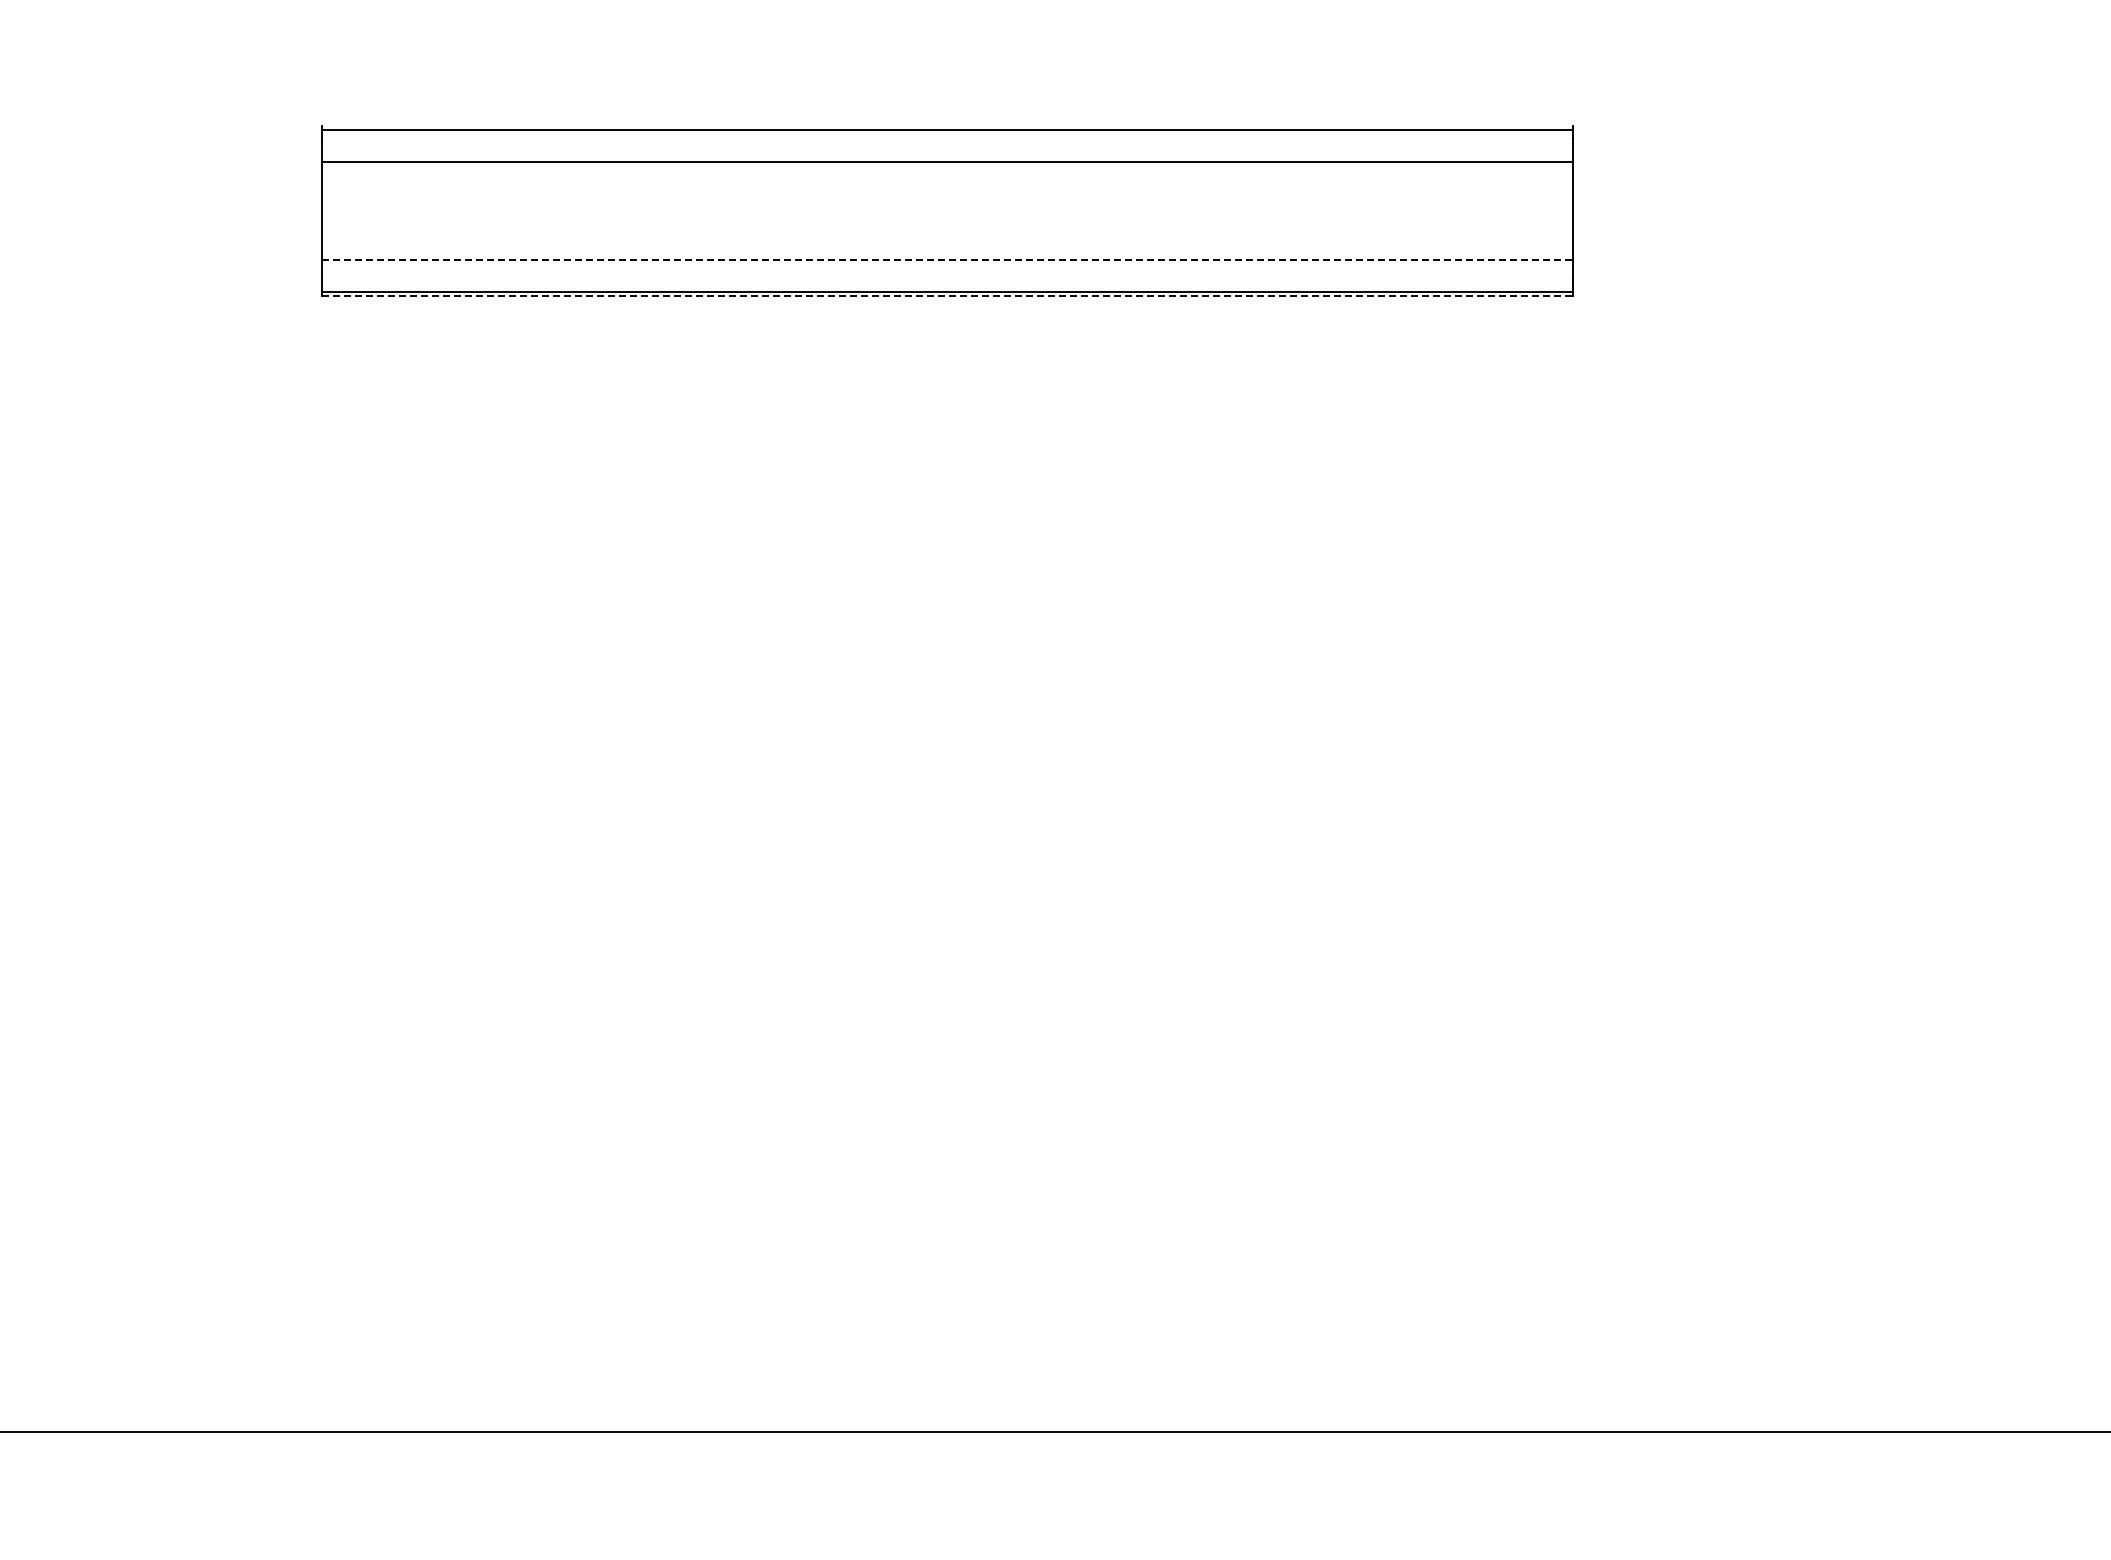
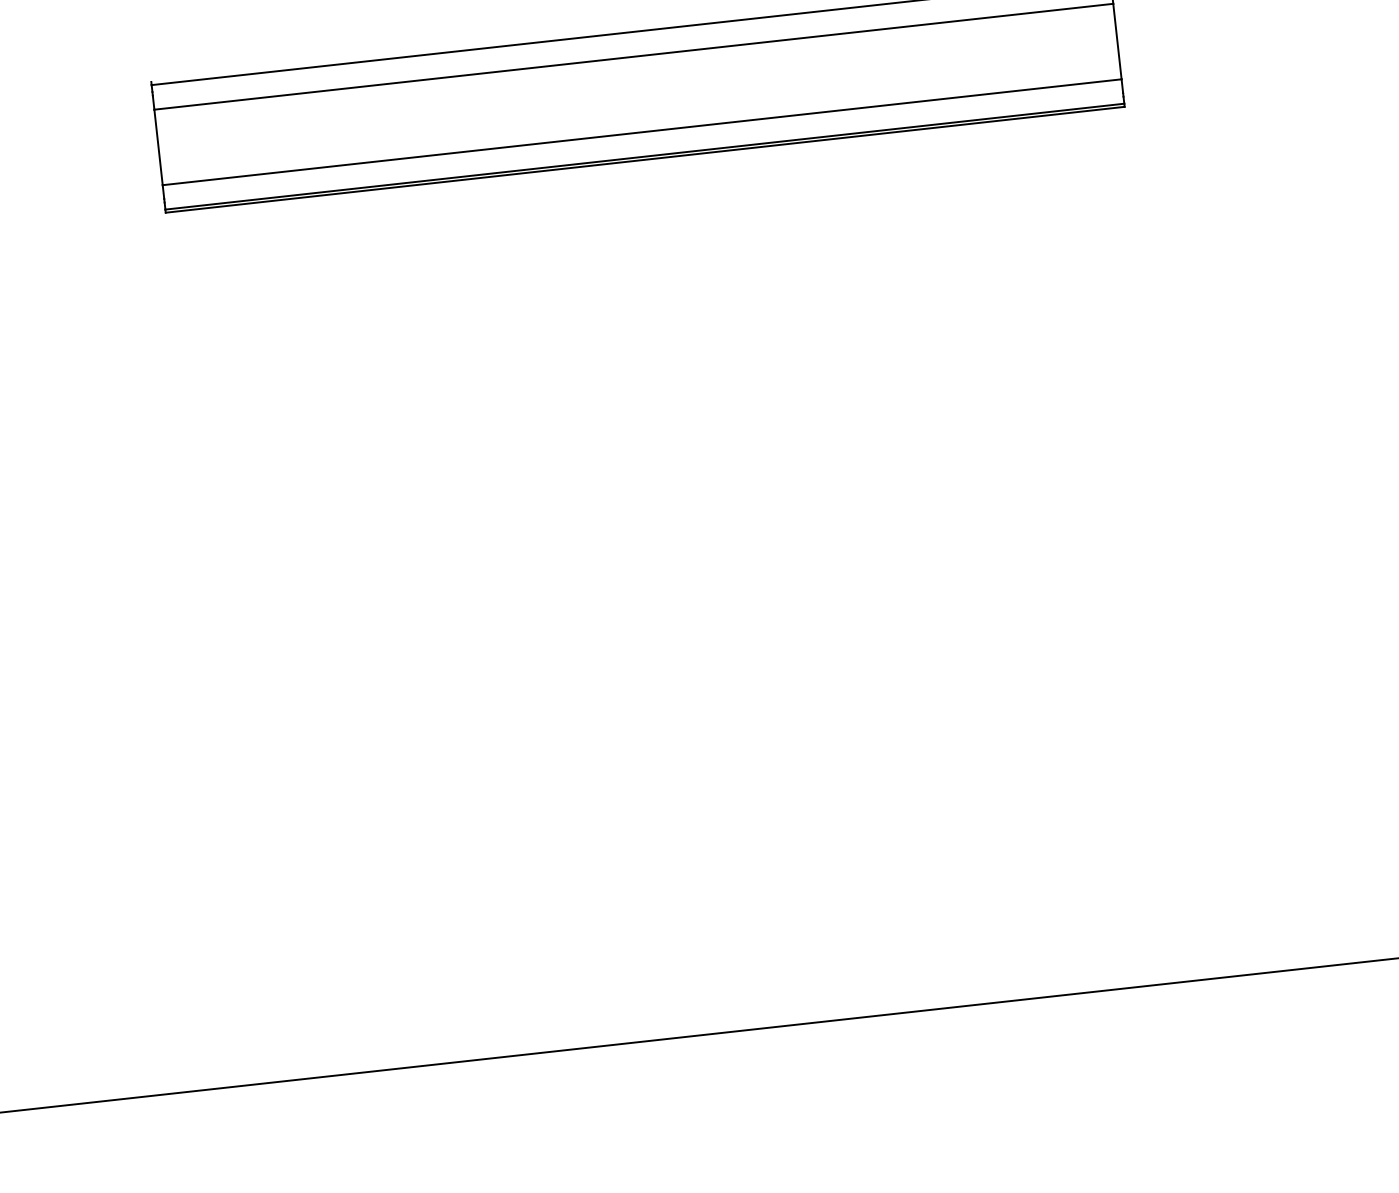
line: (947, 260) -> (642, 132), dashed -> solid
line: (947, 296) -> (645, 160), dashed -> solid

